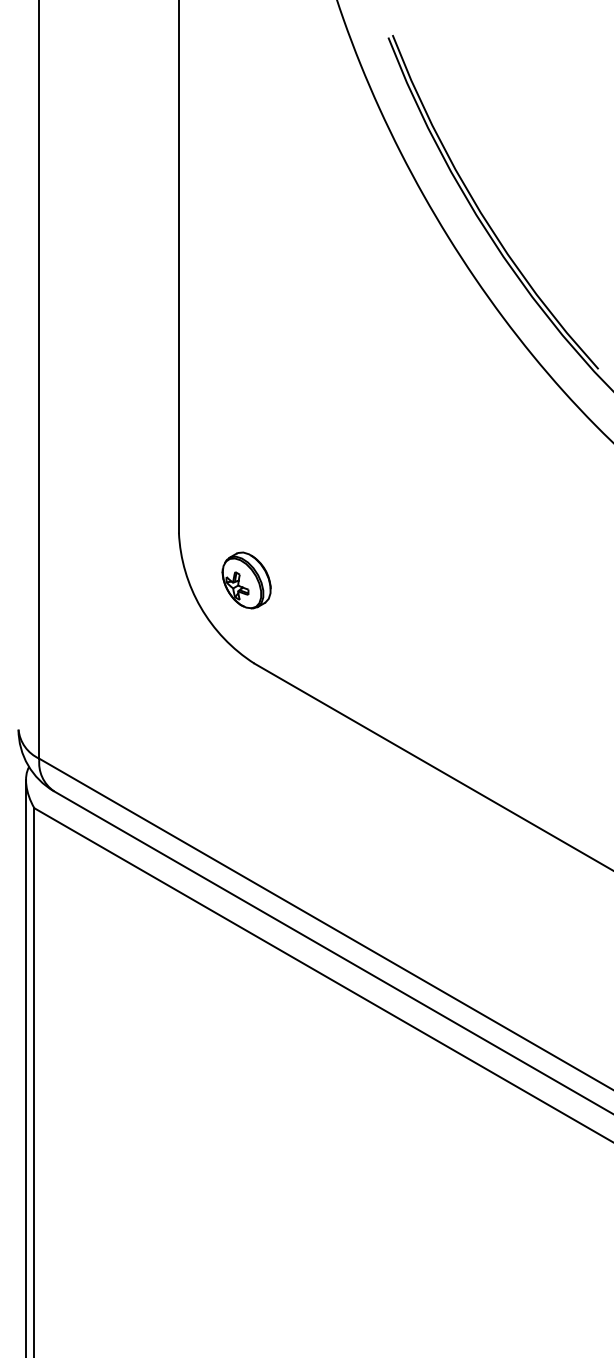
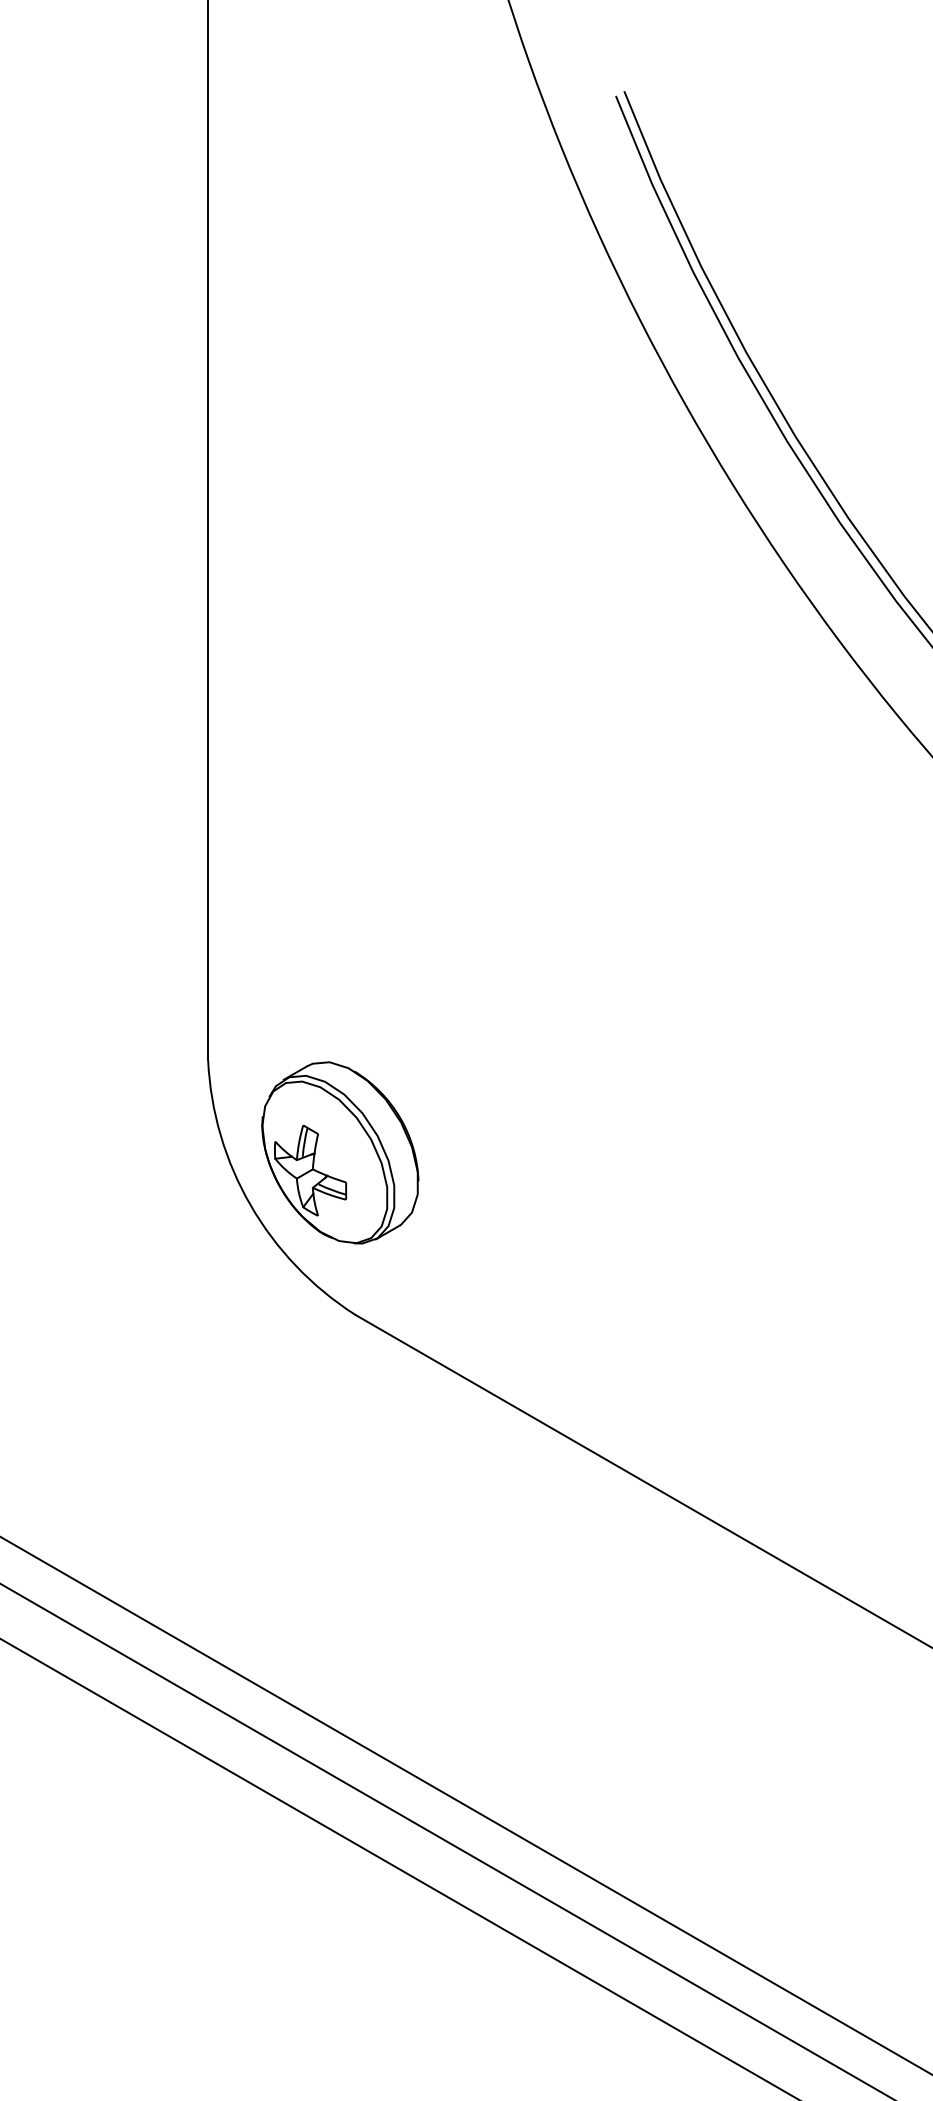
part: (246, 580) -> (339, 1152), size x1.67

